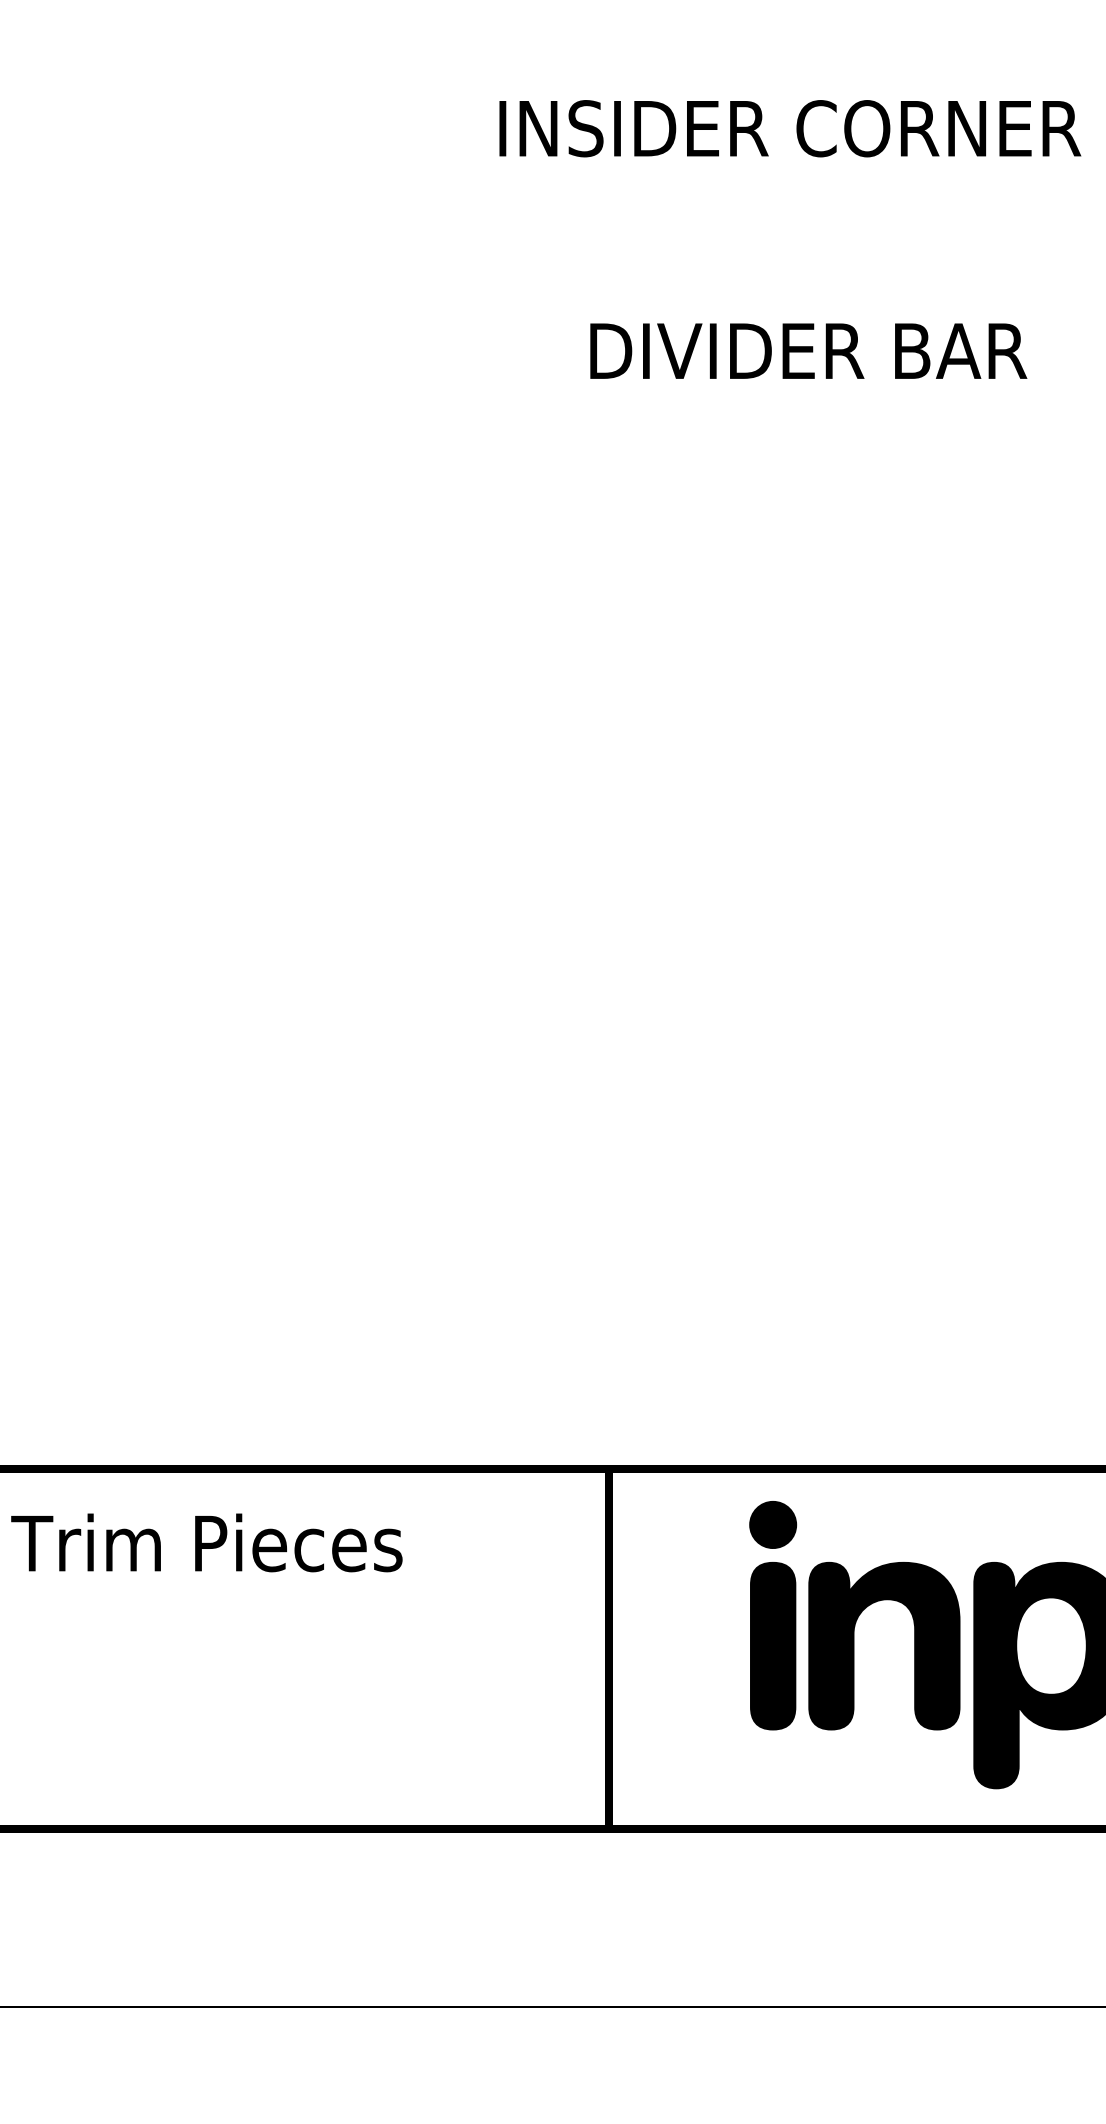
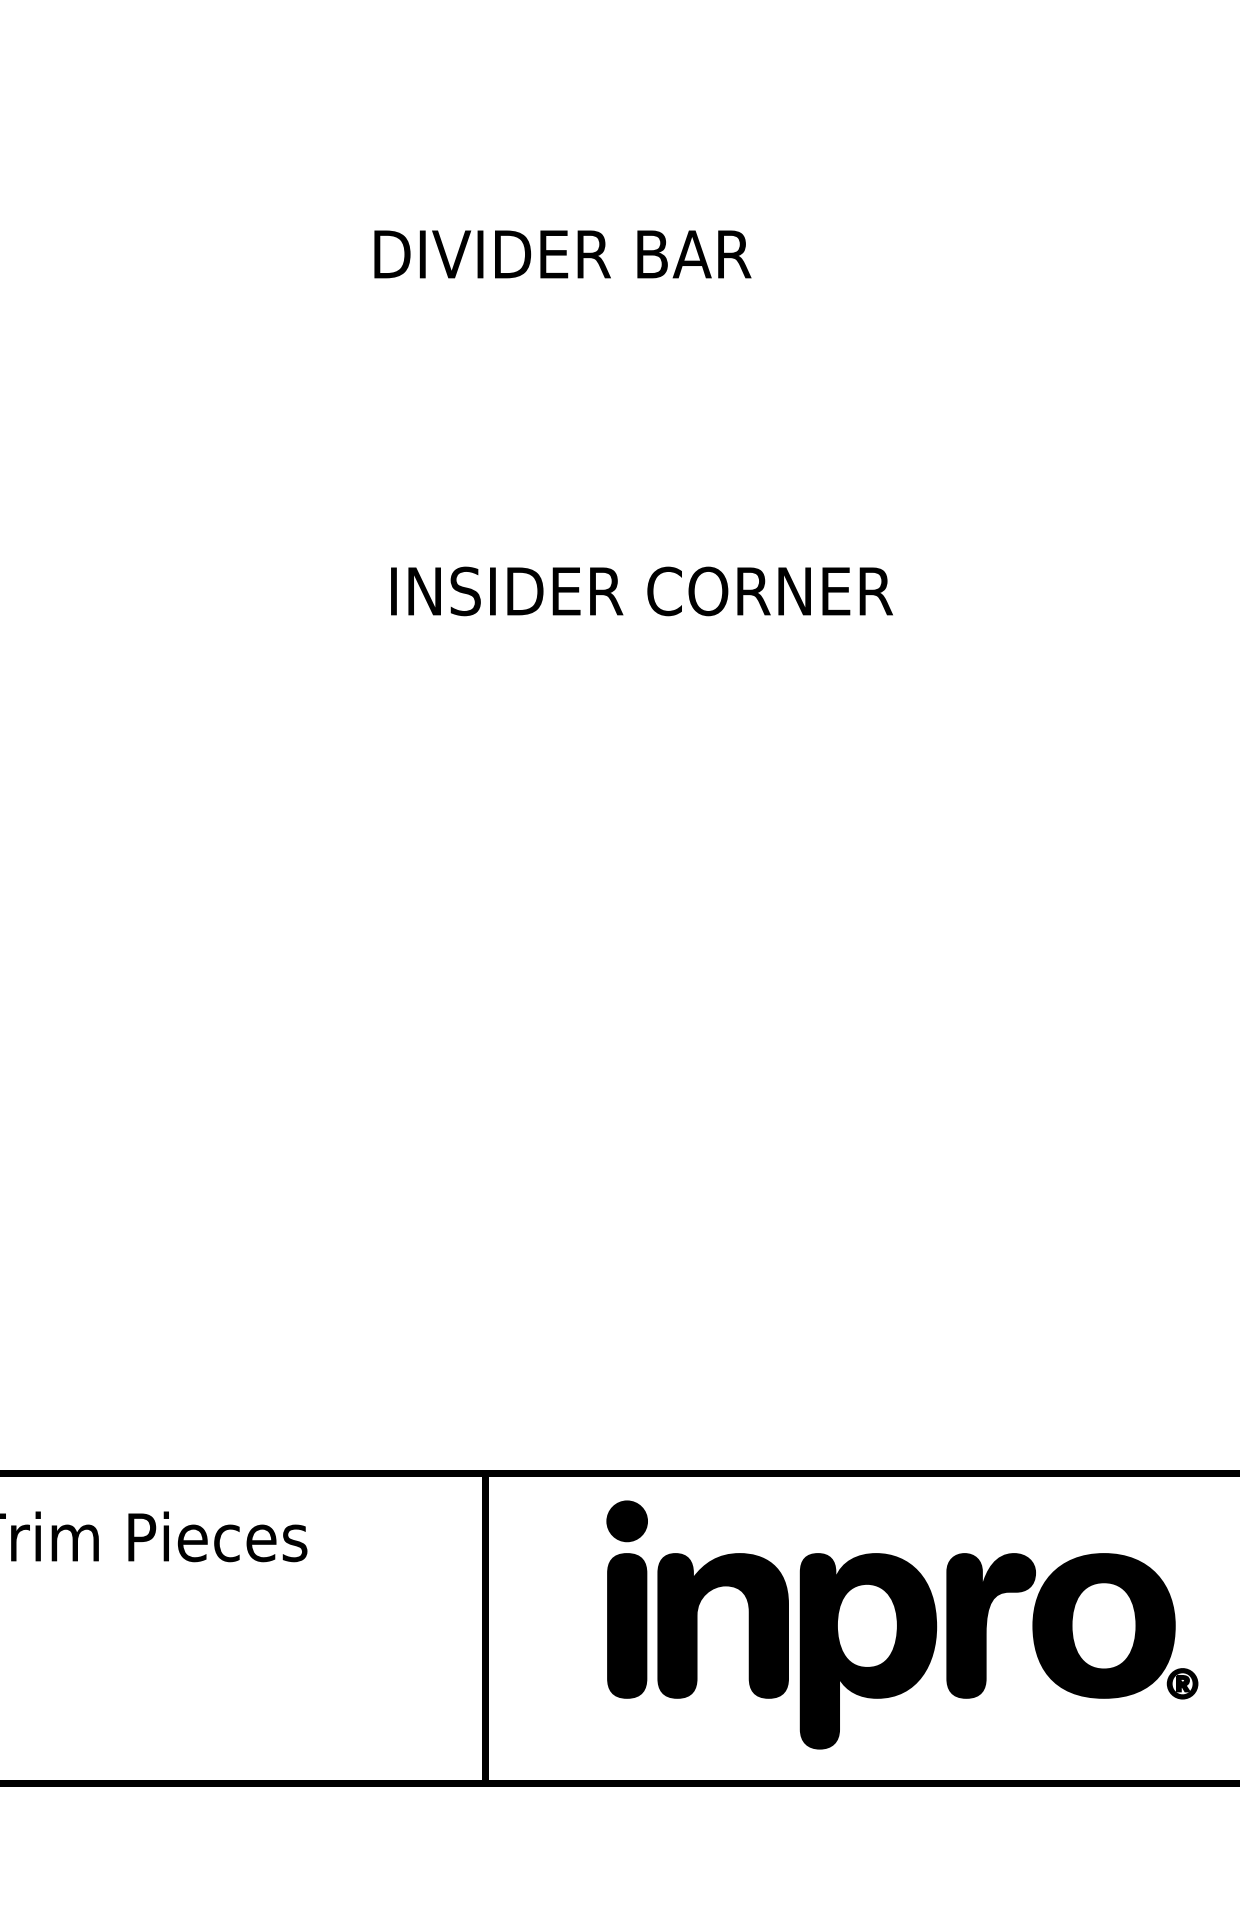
text: (789, 128) -> (641, 591), moved
text: (808, 351) -> (562, 254), moved

